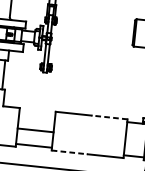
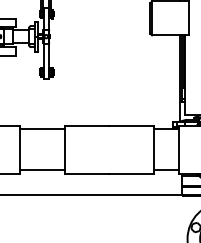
line: (108, 117) -> (130, 125), dashed -> solid
line: (35, 130) -> (41, 129), moved
line: (70, 152) -> (87, 173), dashed -> solid

